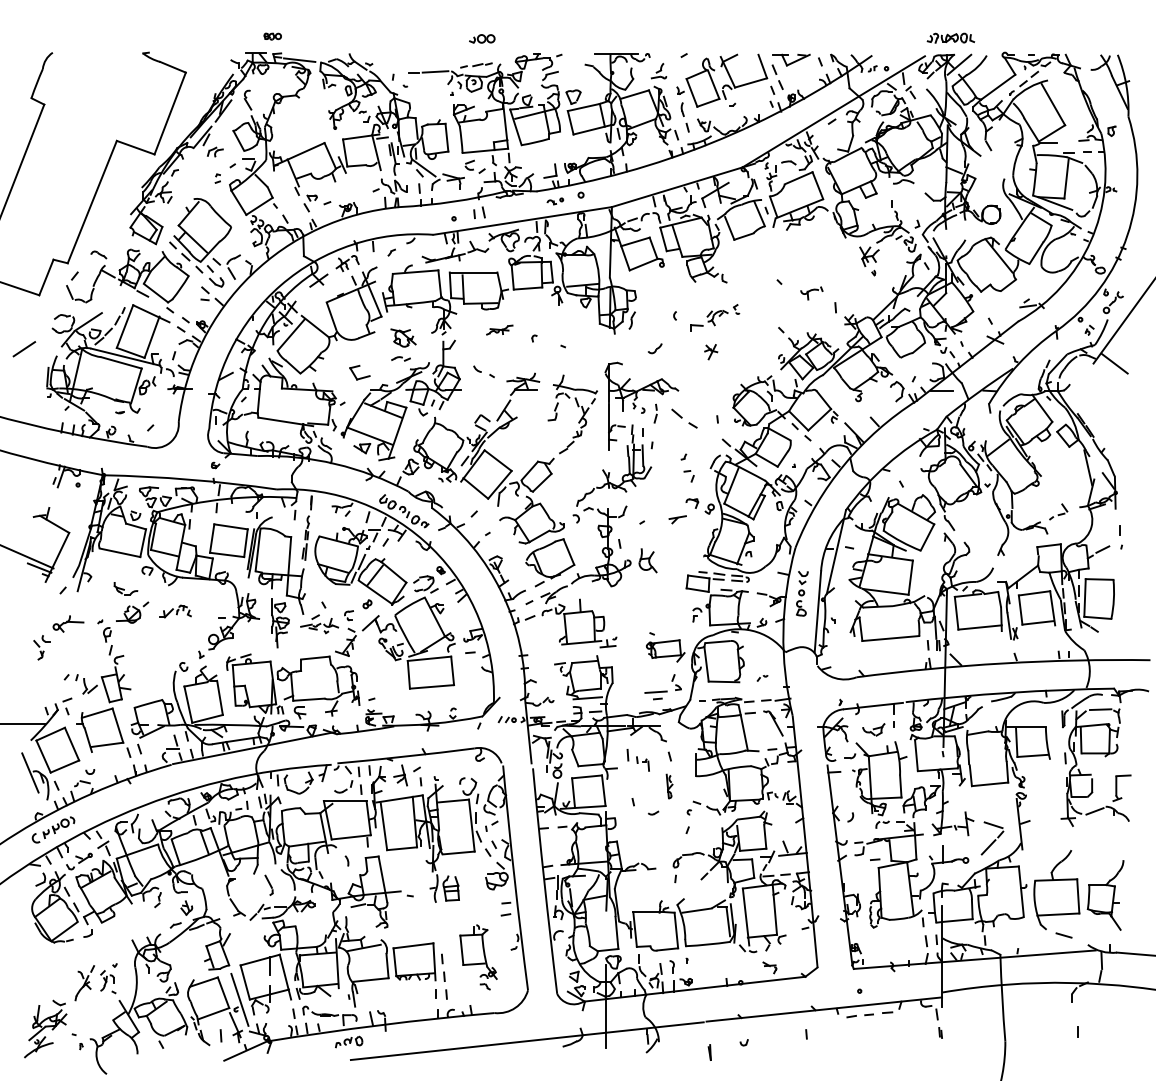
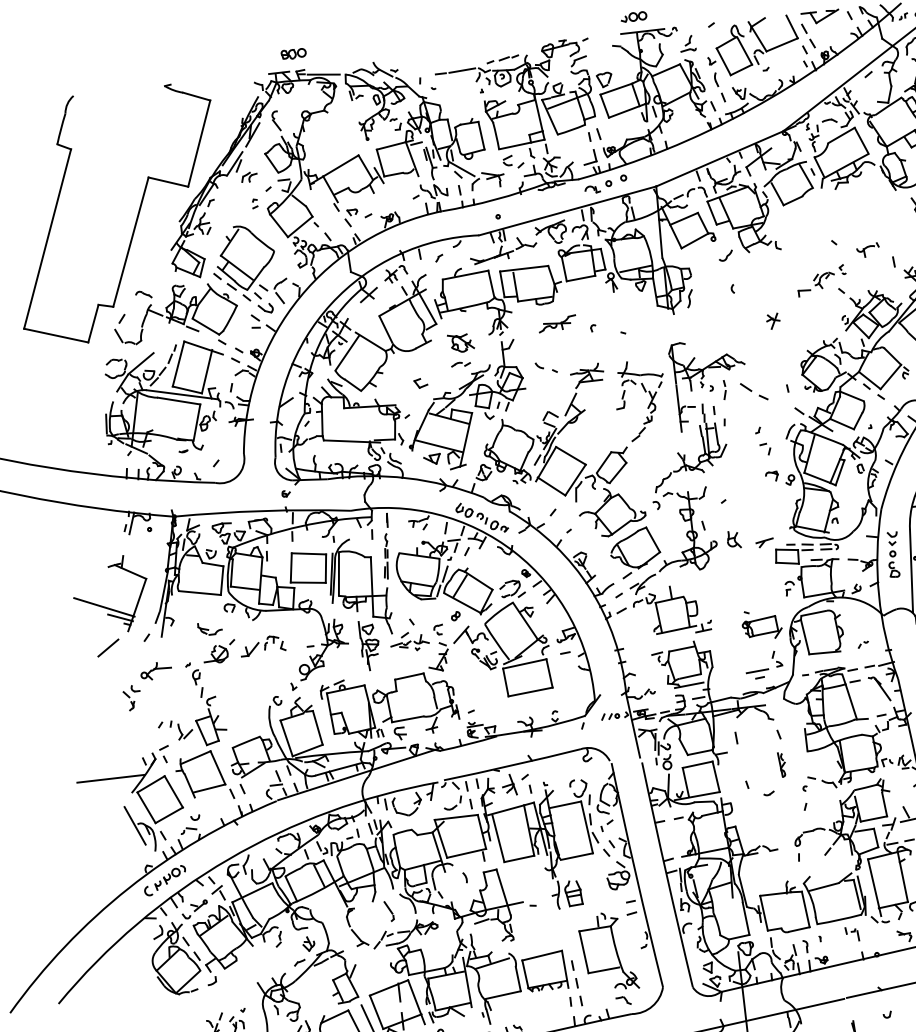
part: (272, 36) -> (293, 53), size x1.43
part: (482, 38) -> (634, 16), moved
part: (555, 201) -> (598, 187), size x1.67
part: (479, 212) -> (594, 134), moved
part: (715, 317) -> (822, 280), moved
part: (499, 329) -> (556, 323), size x1.43
part: (654, 348) -> (725, 255), moved
line: (24, 349) -> (108, 648), moved
part: (359, 372) -> (420, 383), size x0.62
part: (677, 519) -> (764, 542), moved
part: (647, 561) -> (733, 540), size x0.71
part: (175, 611) -> (262, 645), size x1.43
part: (642, 763) -> (851, 933), moved
part: (478, 957) -> (609, 959), size x1.43

